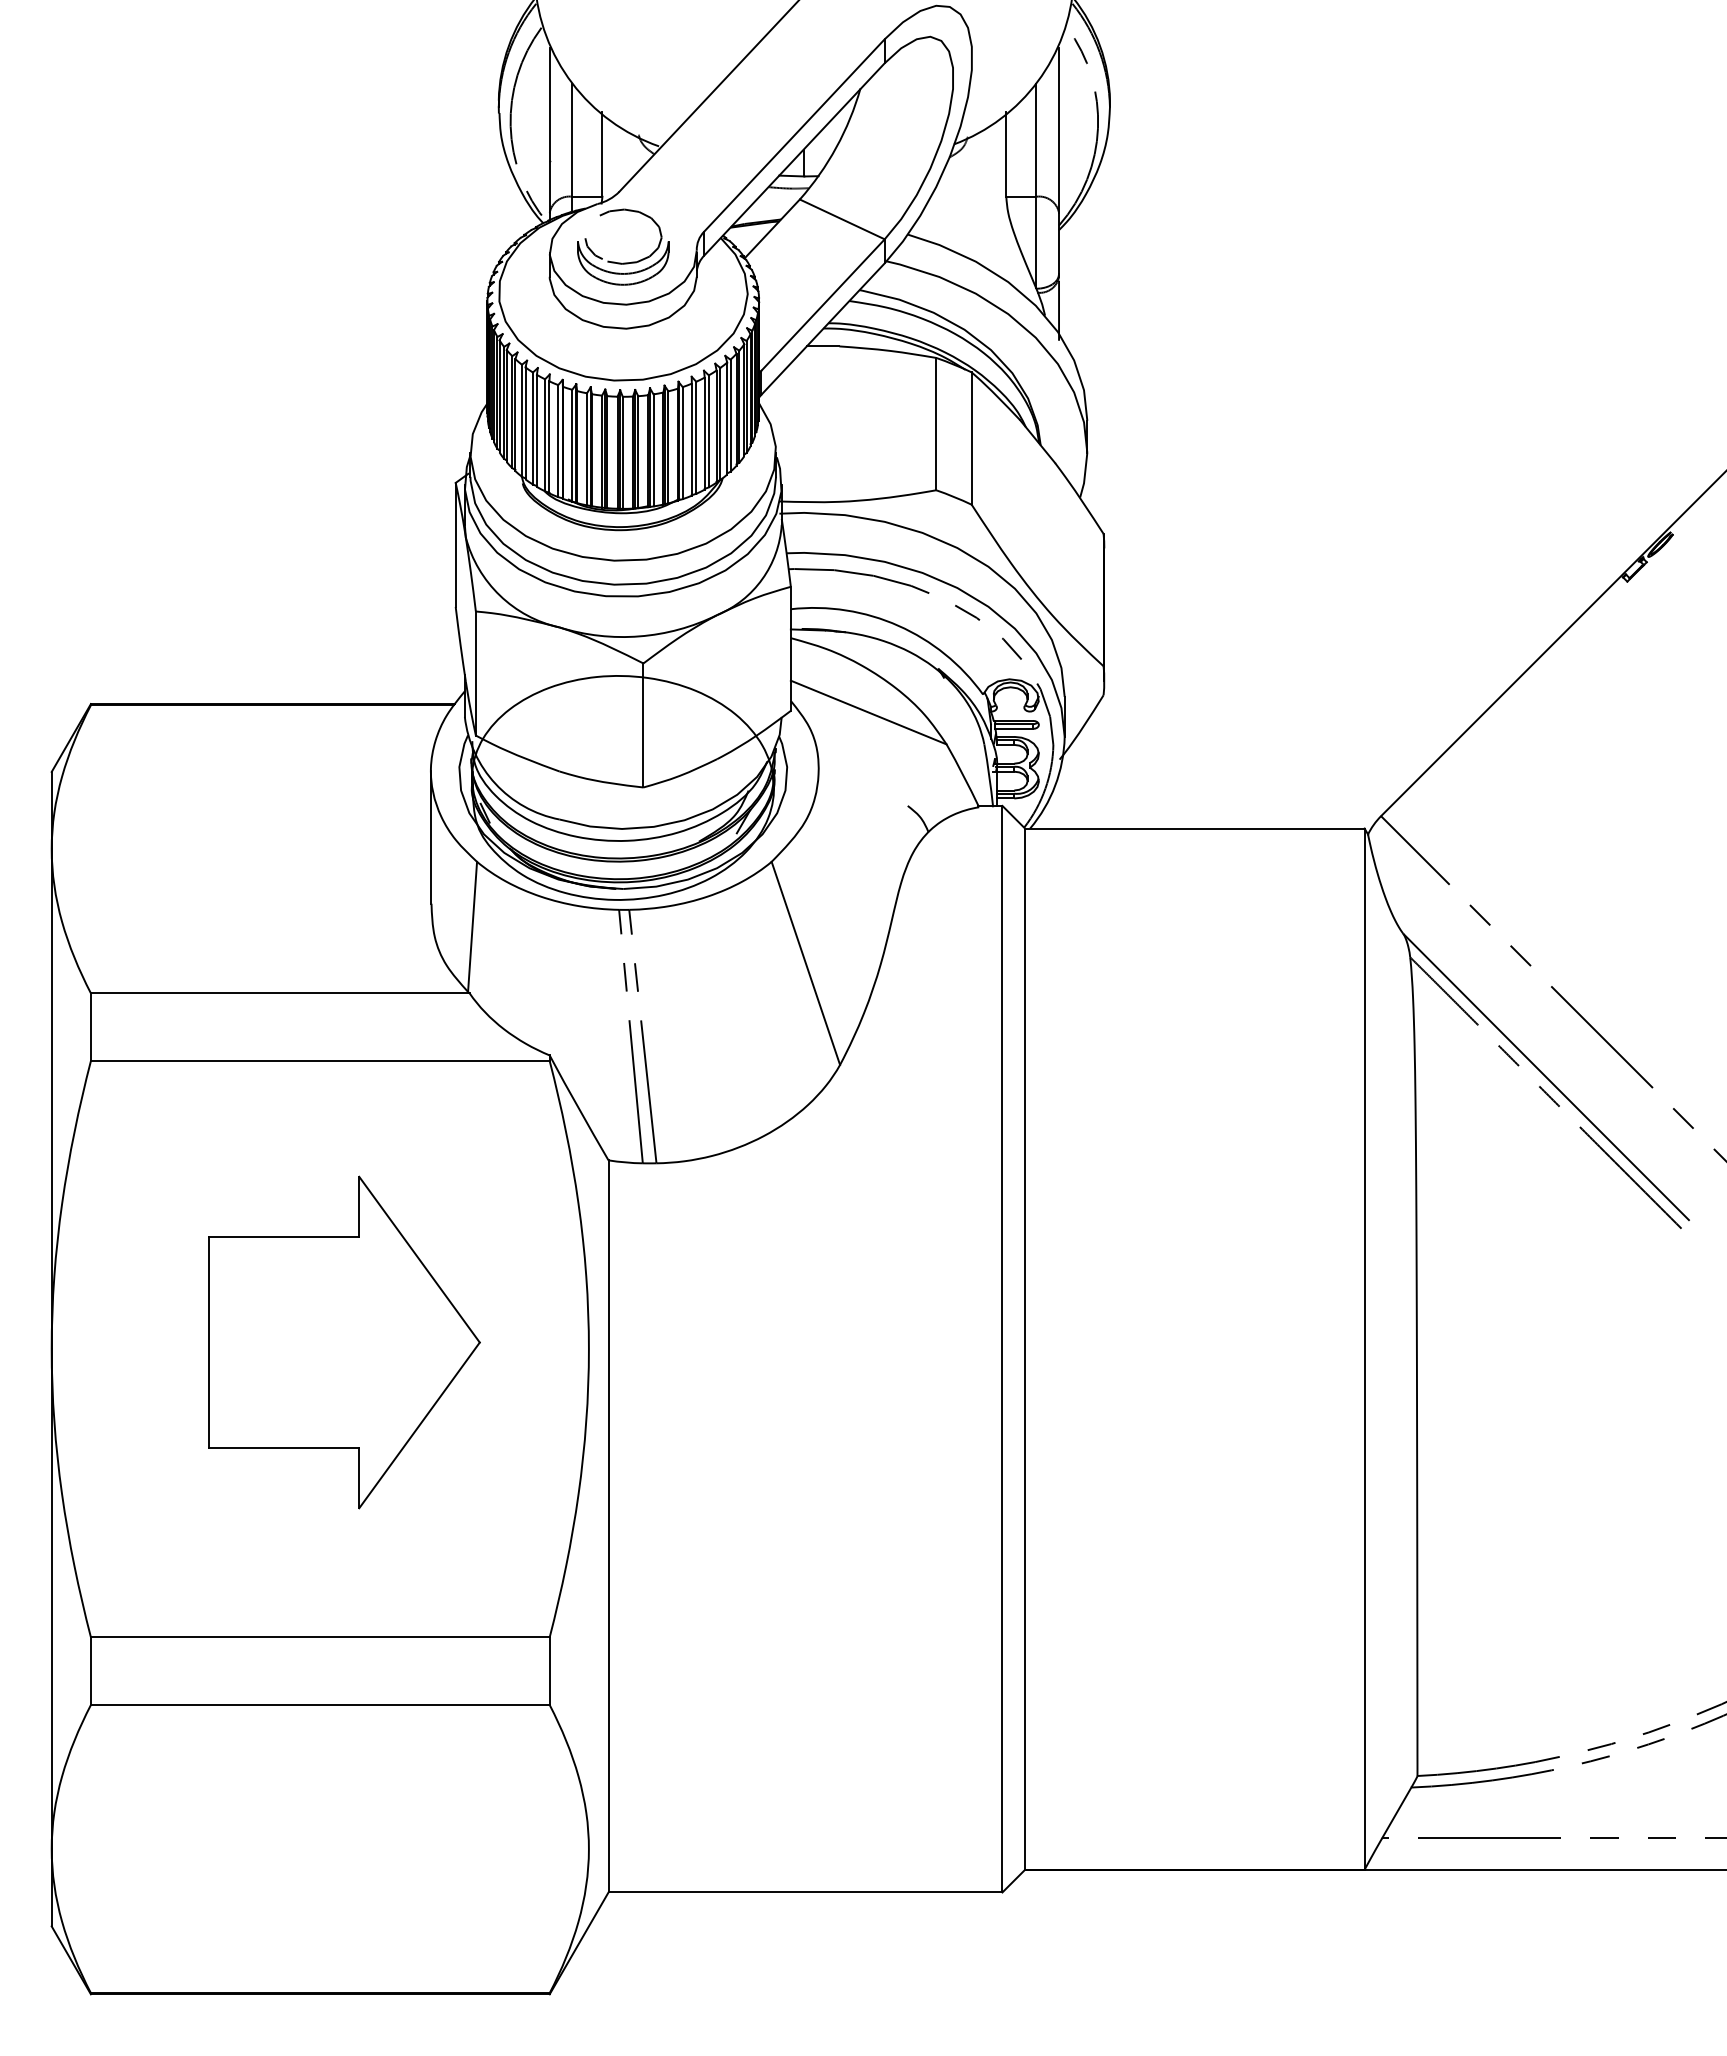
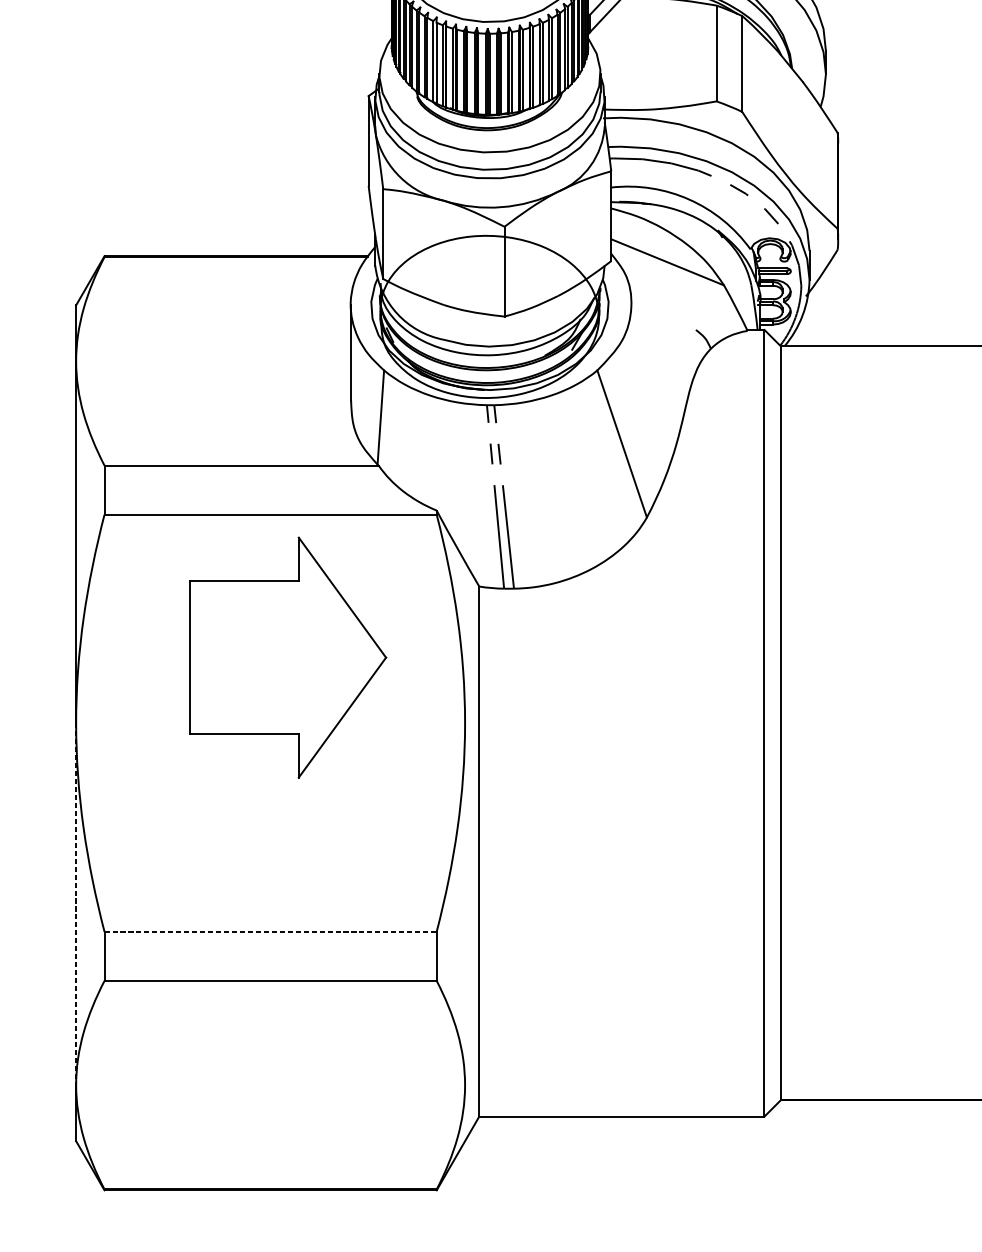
part: (344, 1342) -> (288, 657), moved
line: (51, 1599) -> (75, 904), solid -> dashed
line: (320, 1637) -> (270, 932), solid -> dashed

